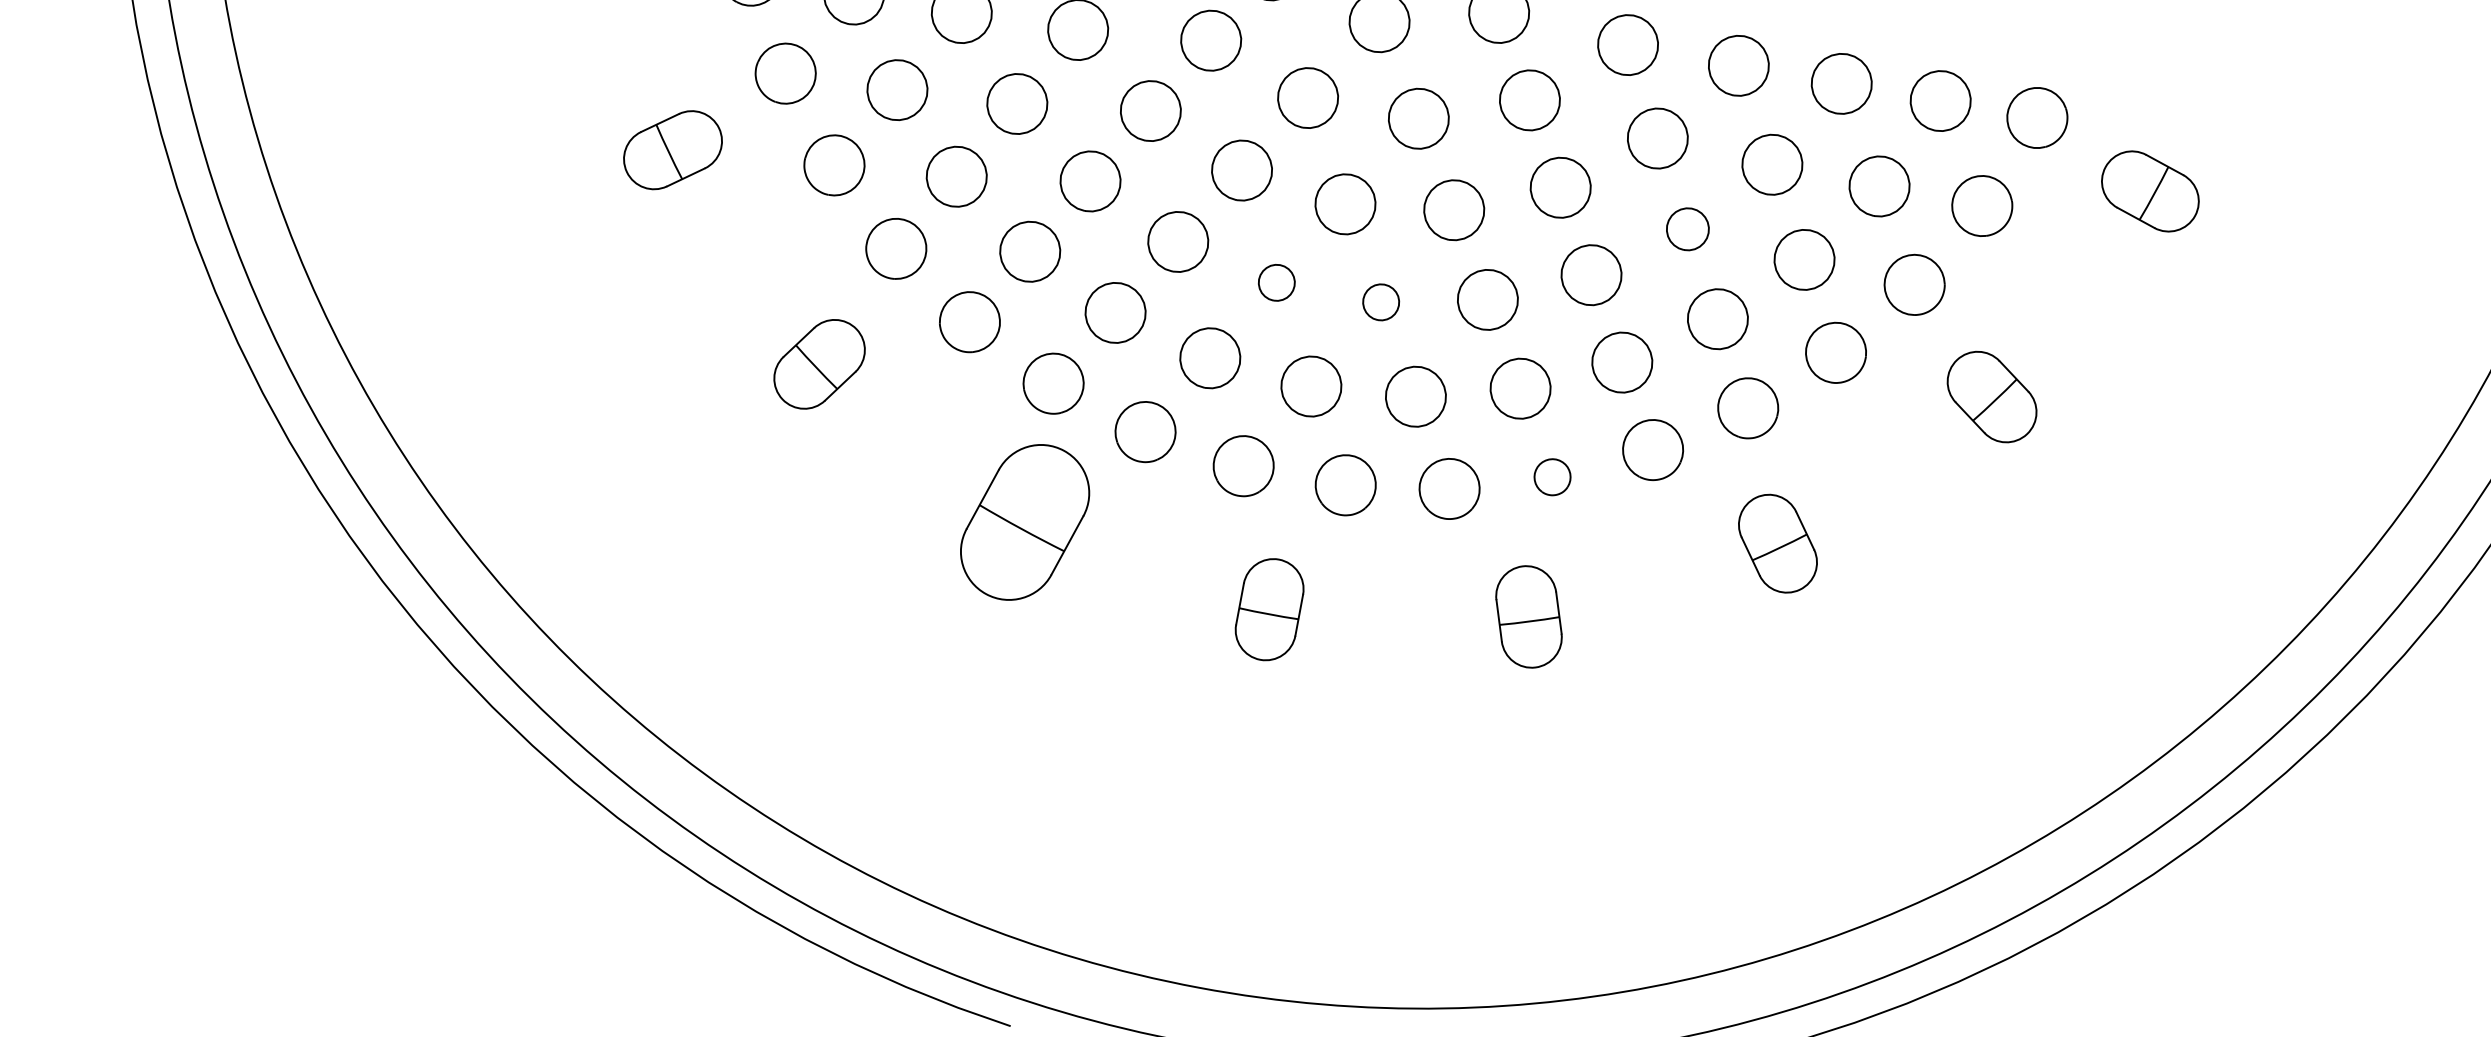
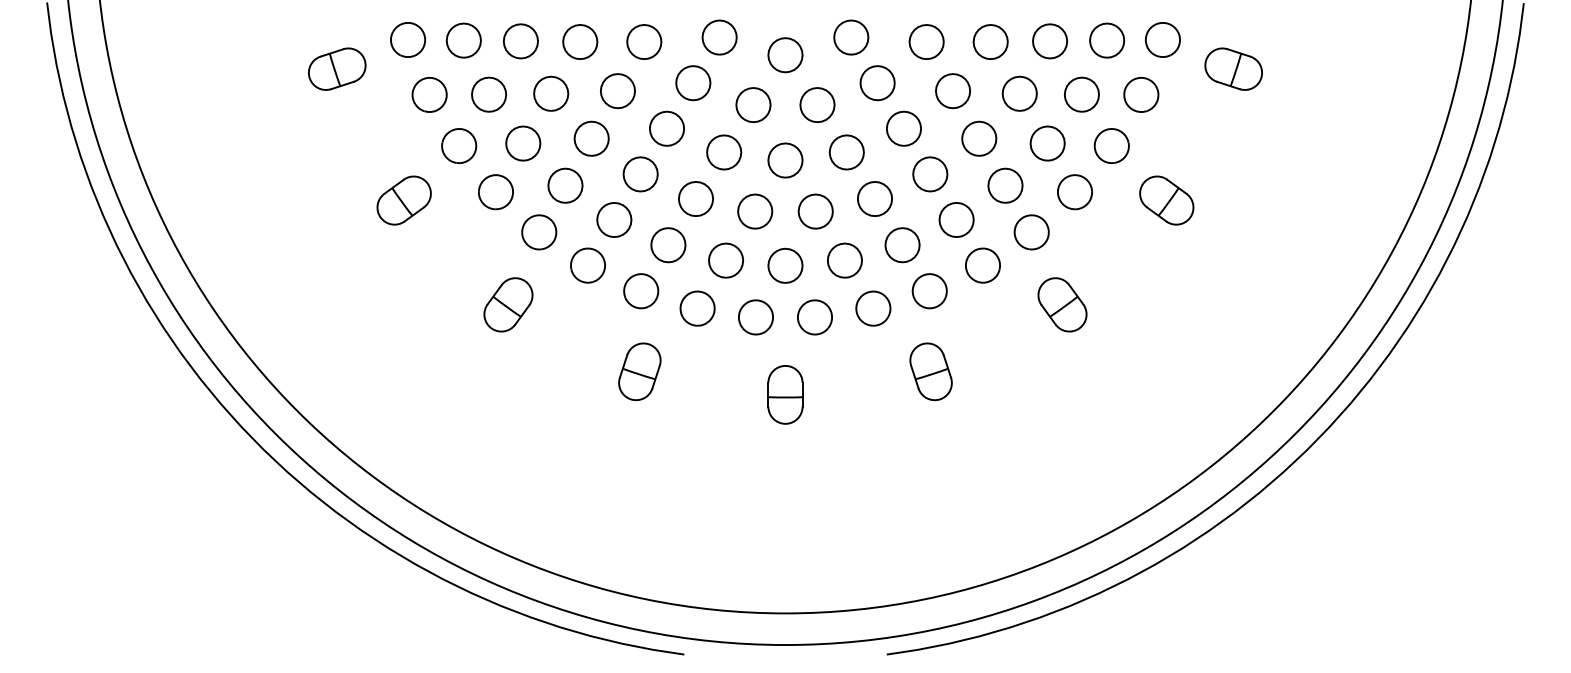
part: (1688, 229) -> (979, 138), size x1.43
part: (1277, 282) -> (755, 211), size x1.67
part: (1380, 302) -> (815, 211), size x1.67
part: (1552, 477) -> (929, 291), size x1.67
part: (1024, 521) -> (639, 371), size x0.62

